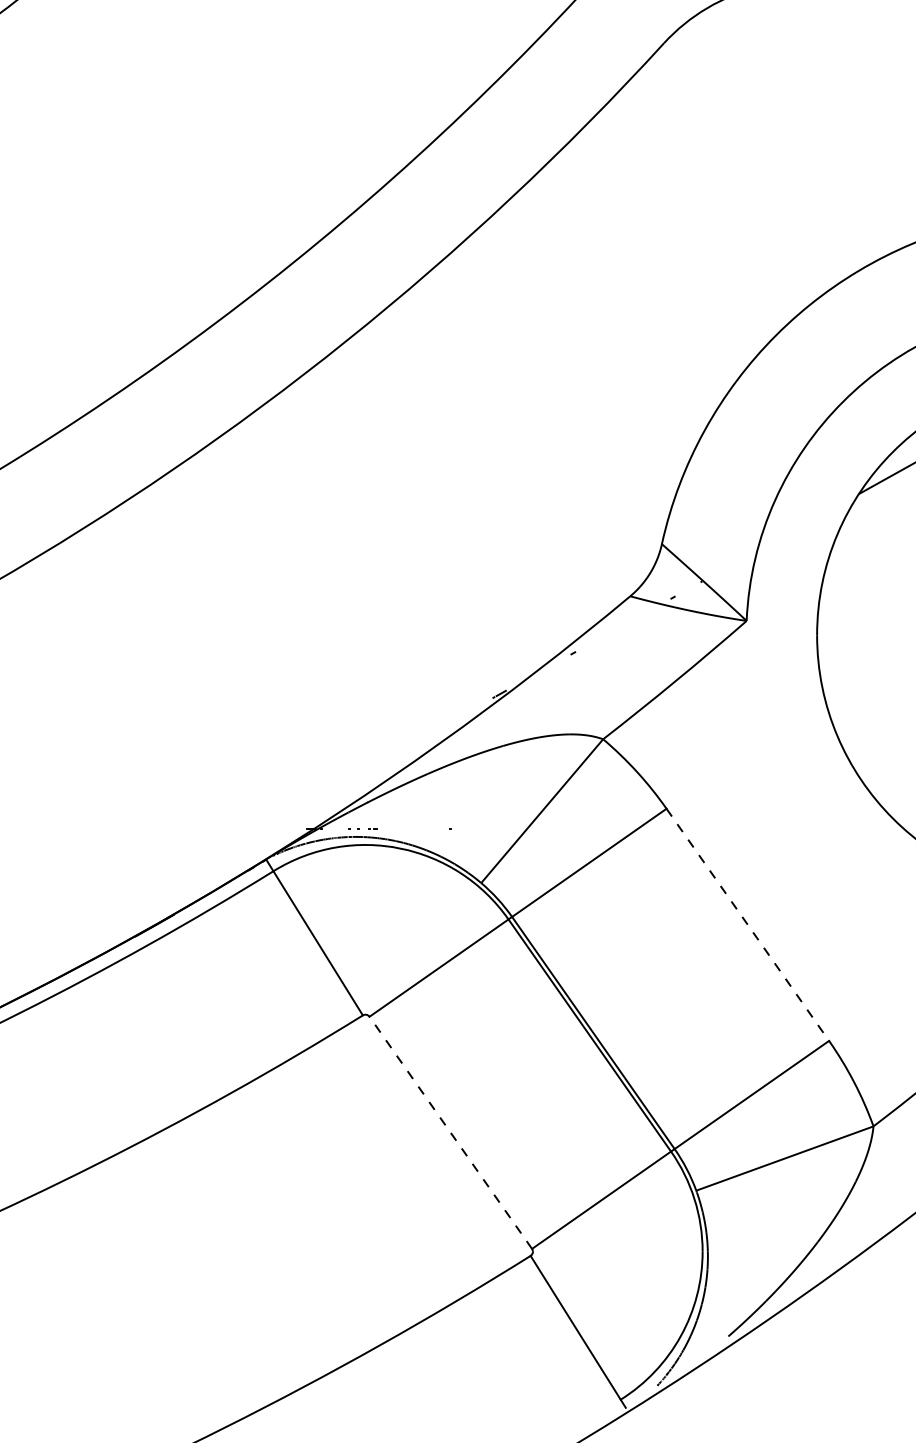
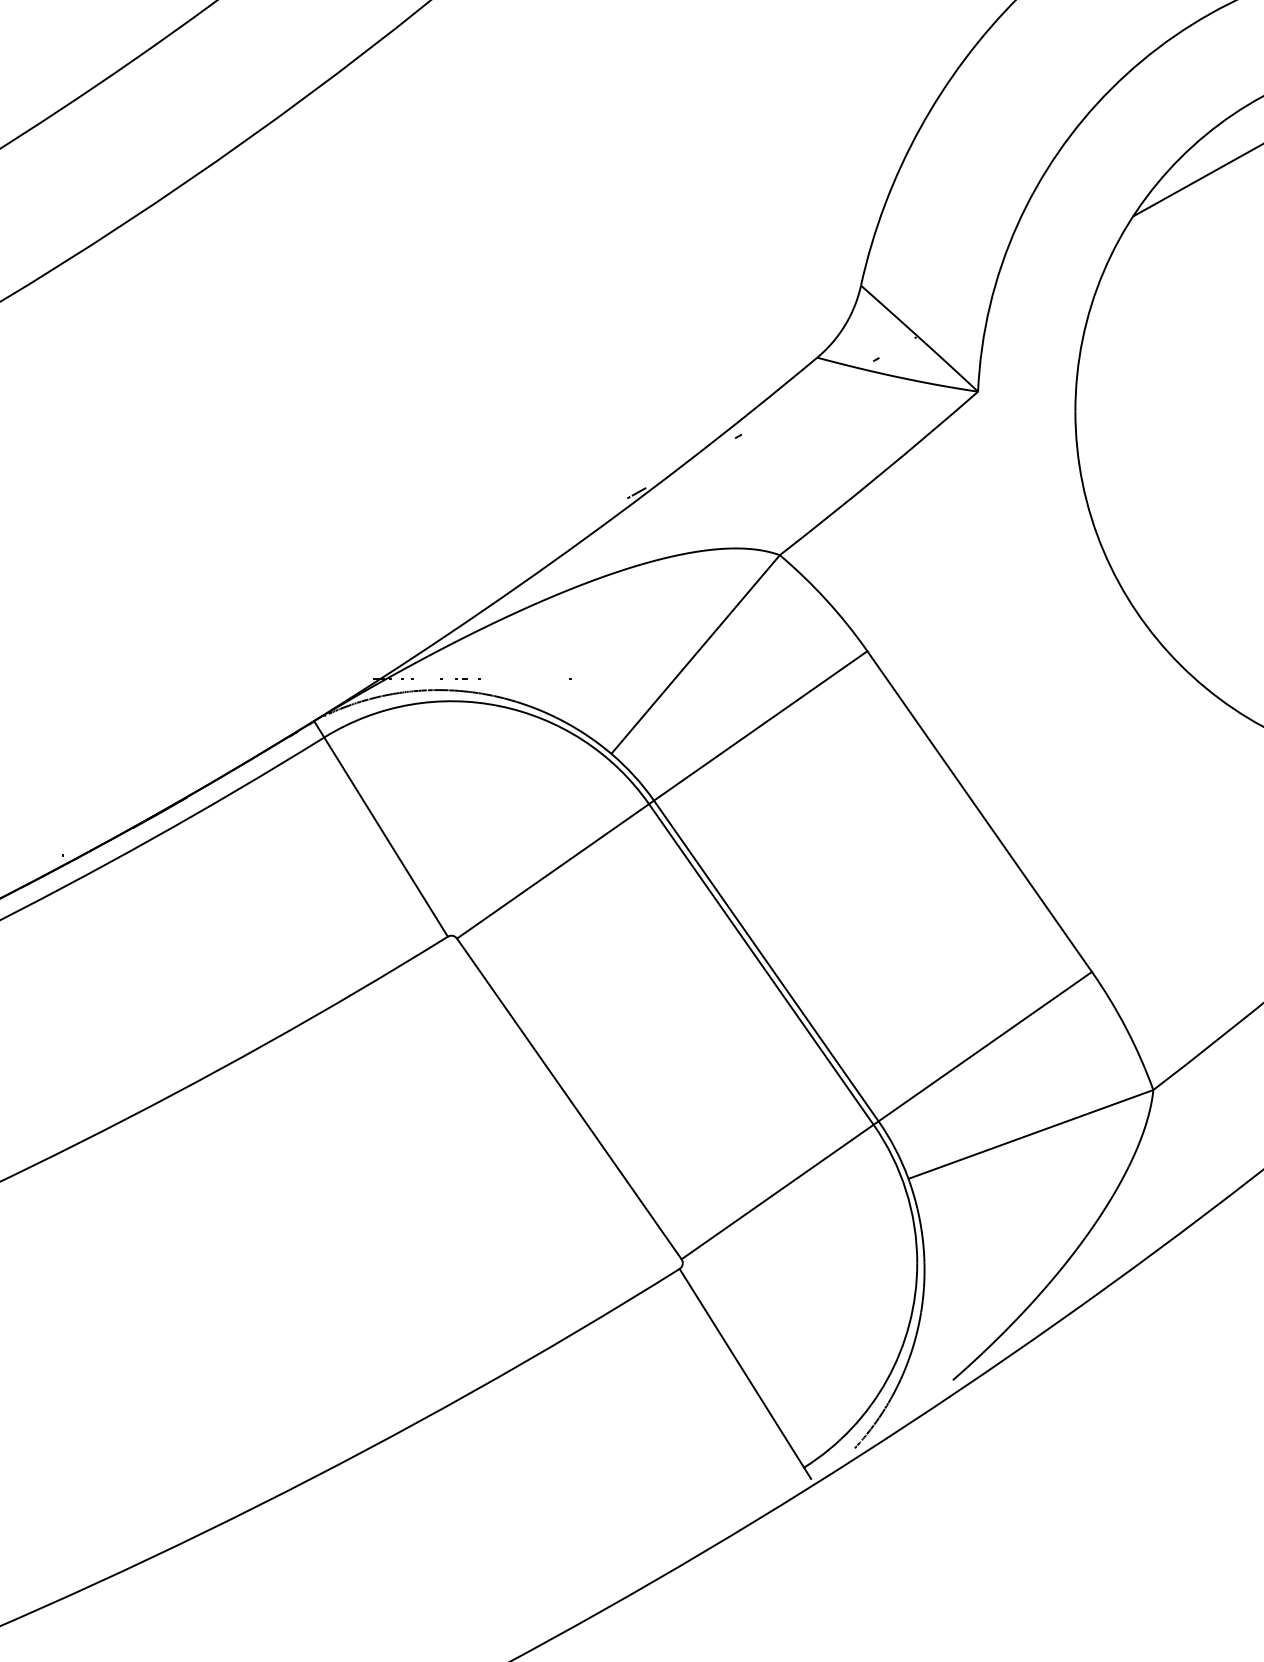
line: (747, 924) -> (979, 811), dashed -> solid
line: (450, 1132) -> (568, 1098), dashed -> solid

